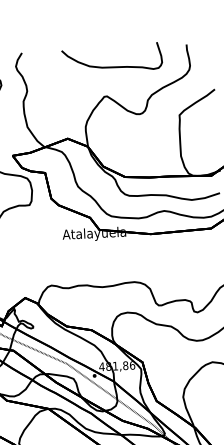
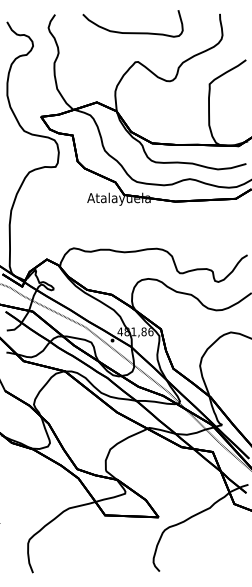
curve: (112, 66) -> (132, 32), moved

